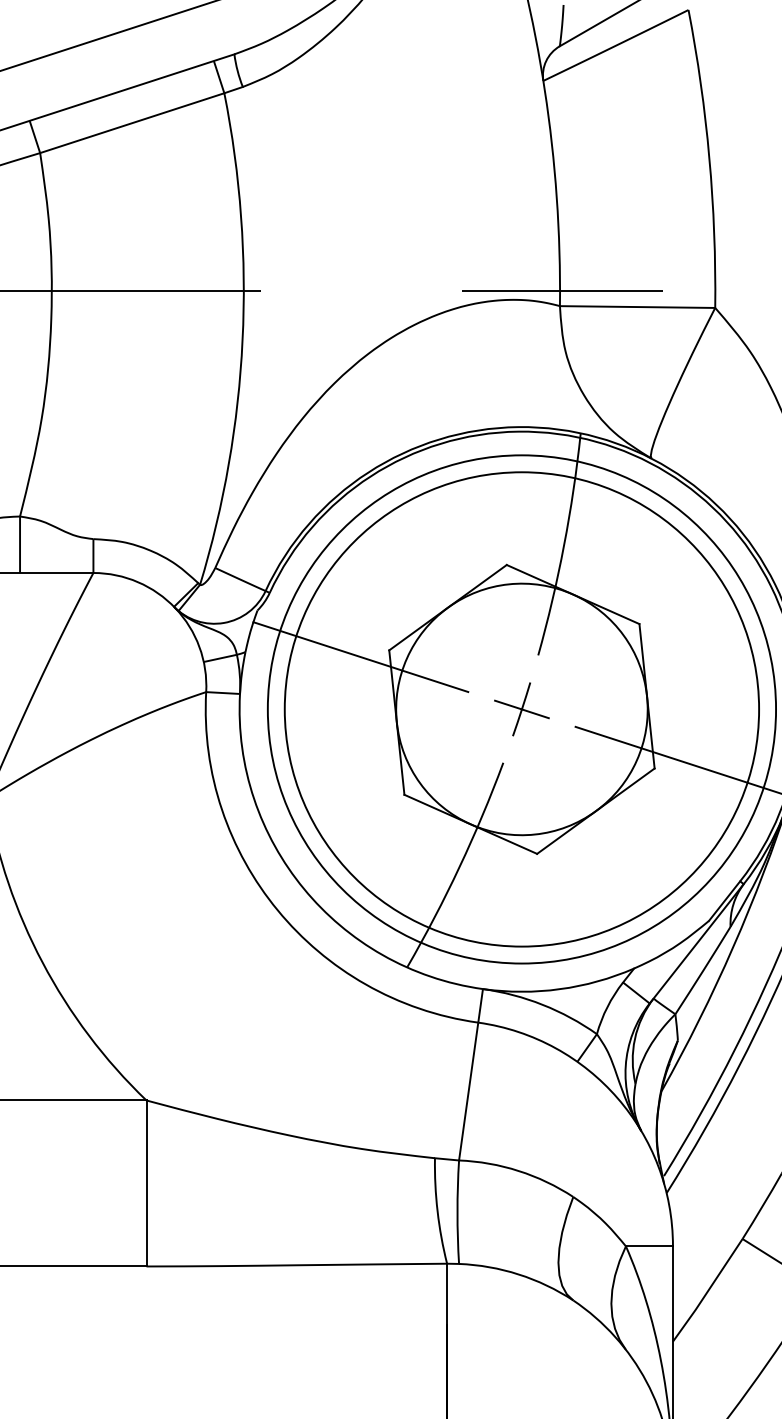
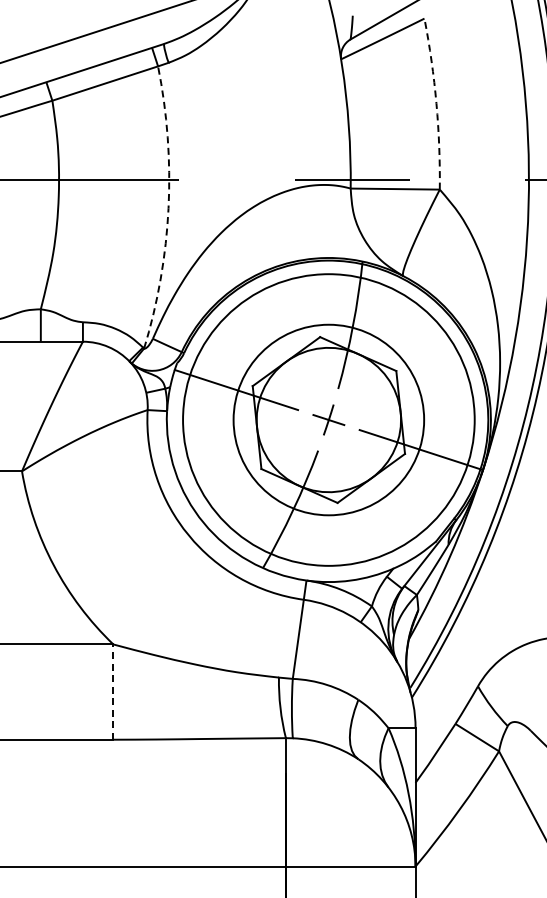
arc: (709, 157) -> (436, 103), solid -> dashed
arc: (242, 340) -> (168, 208), solid -> dashed
circle: (521, 708) -> (328, 419), size x0.7
line: (146, 1184) -> (113, 692), solid -> dashed

